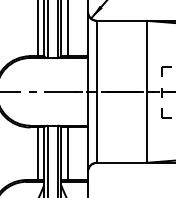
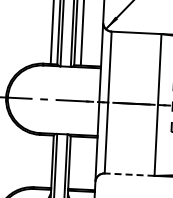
line: (37, 153) -> (45, 161), removed
line: (67, 153) -> (75, 162), removed
line: (121, 162) -> (129, 174), solid -> dashed

